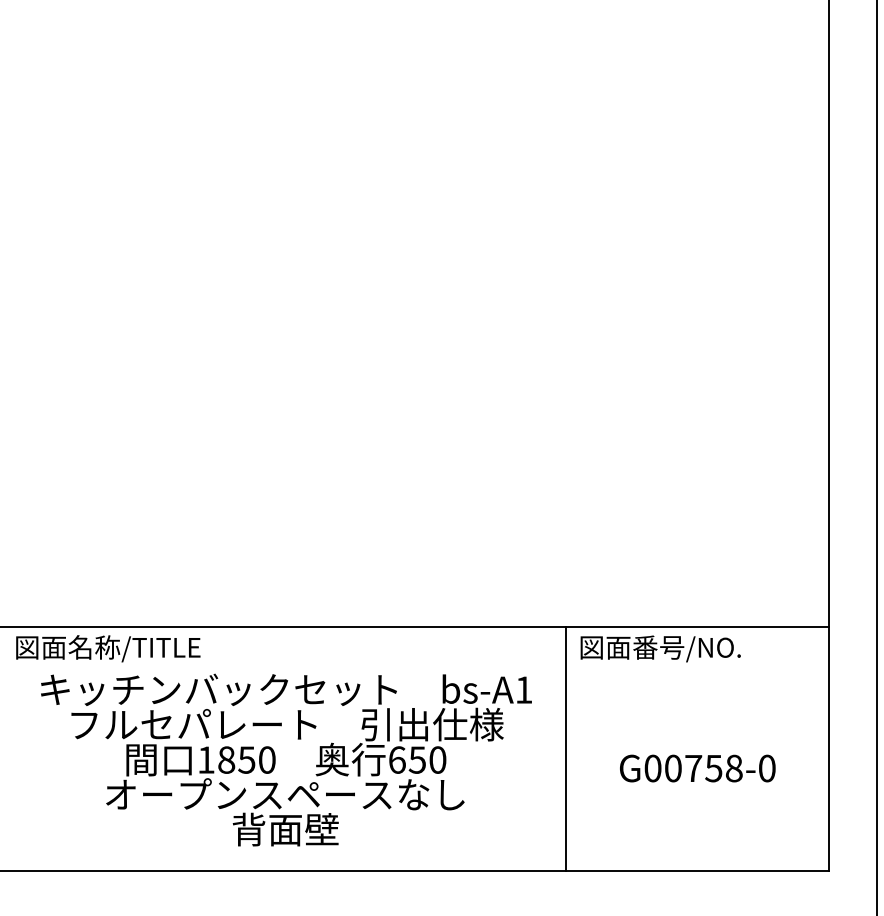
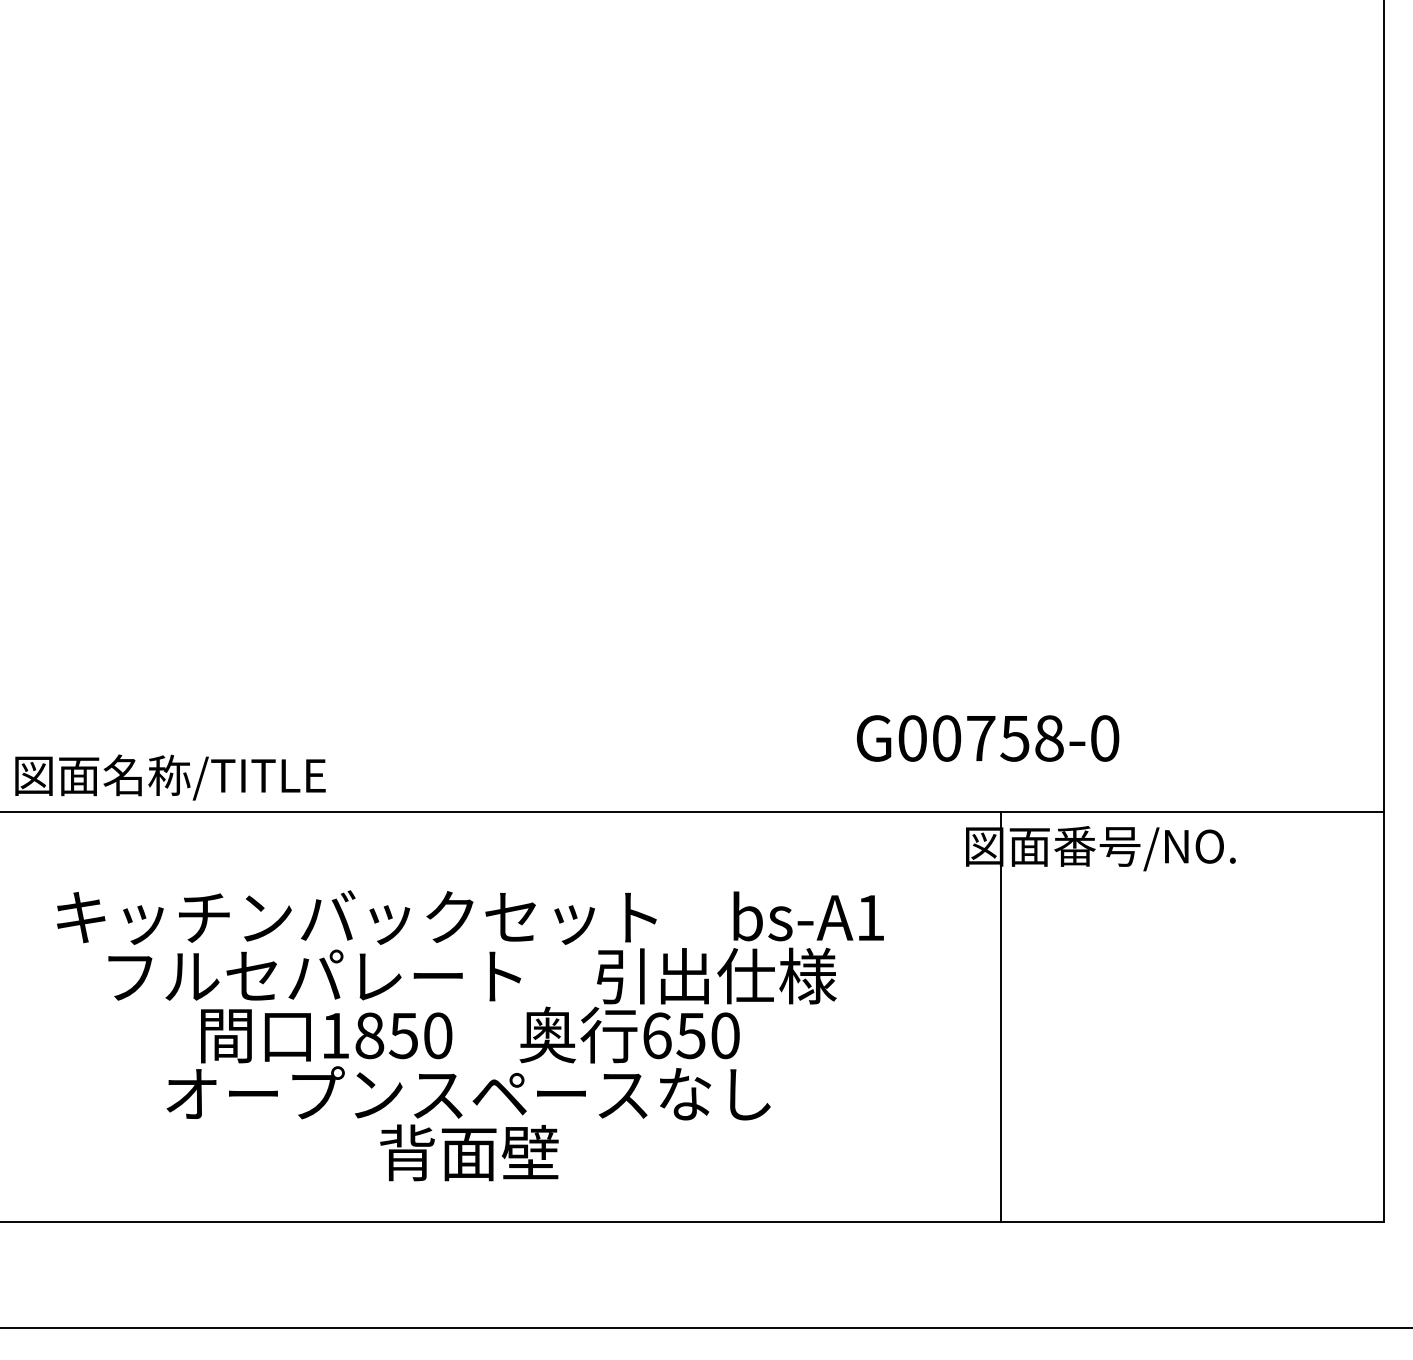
text: (108, 648) -> (170, 777), moved
line: (566, 748) -> (1001, 1016), moved
text: (697, 768) -> (987, 738), moved

